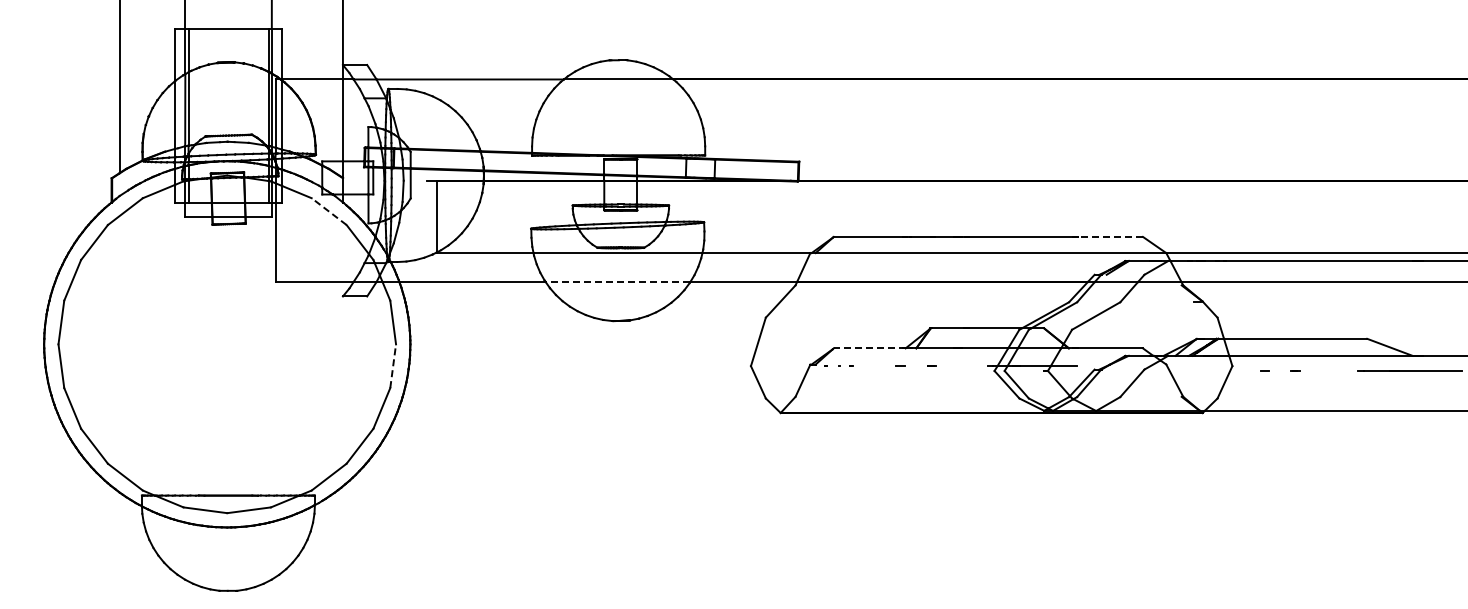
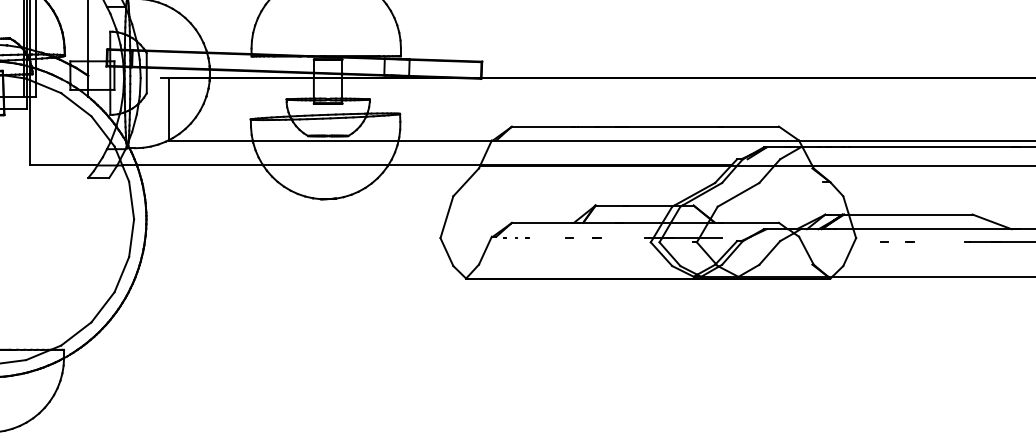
line: (328, 211) -> (75, 104), dashed -> solid
line: (1110, 236) -> (750, 126), dashed -> solid
line: (617, 282) -> (325, 165), dashed -> solid
line: (869, 348) -> (542, 222), dashed -> solid
line: (393, 365) -> (131, 237), dashed -> solid

